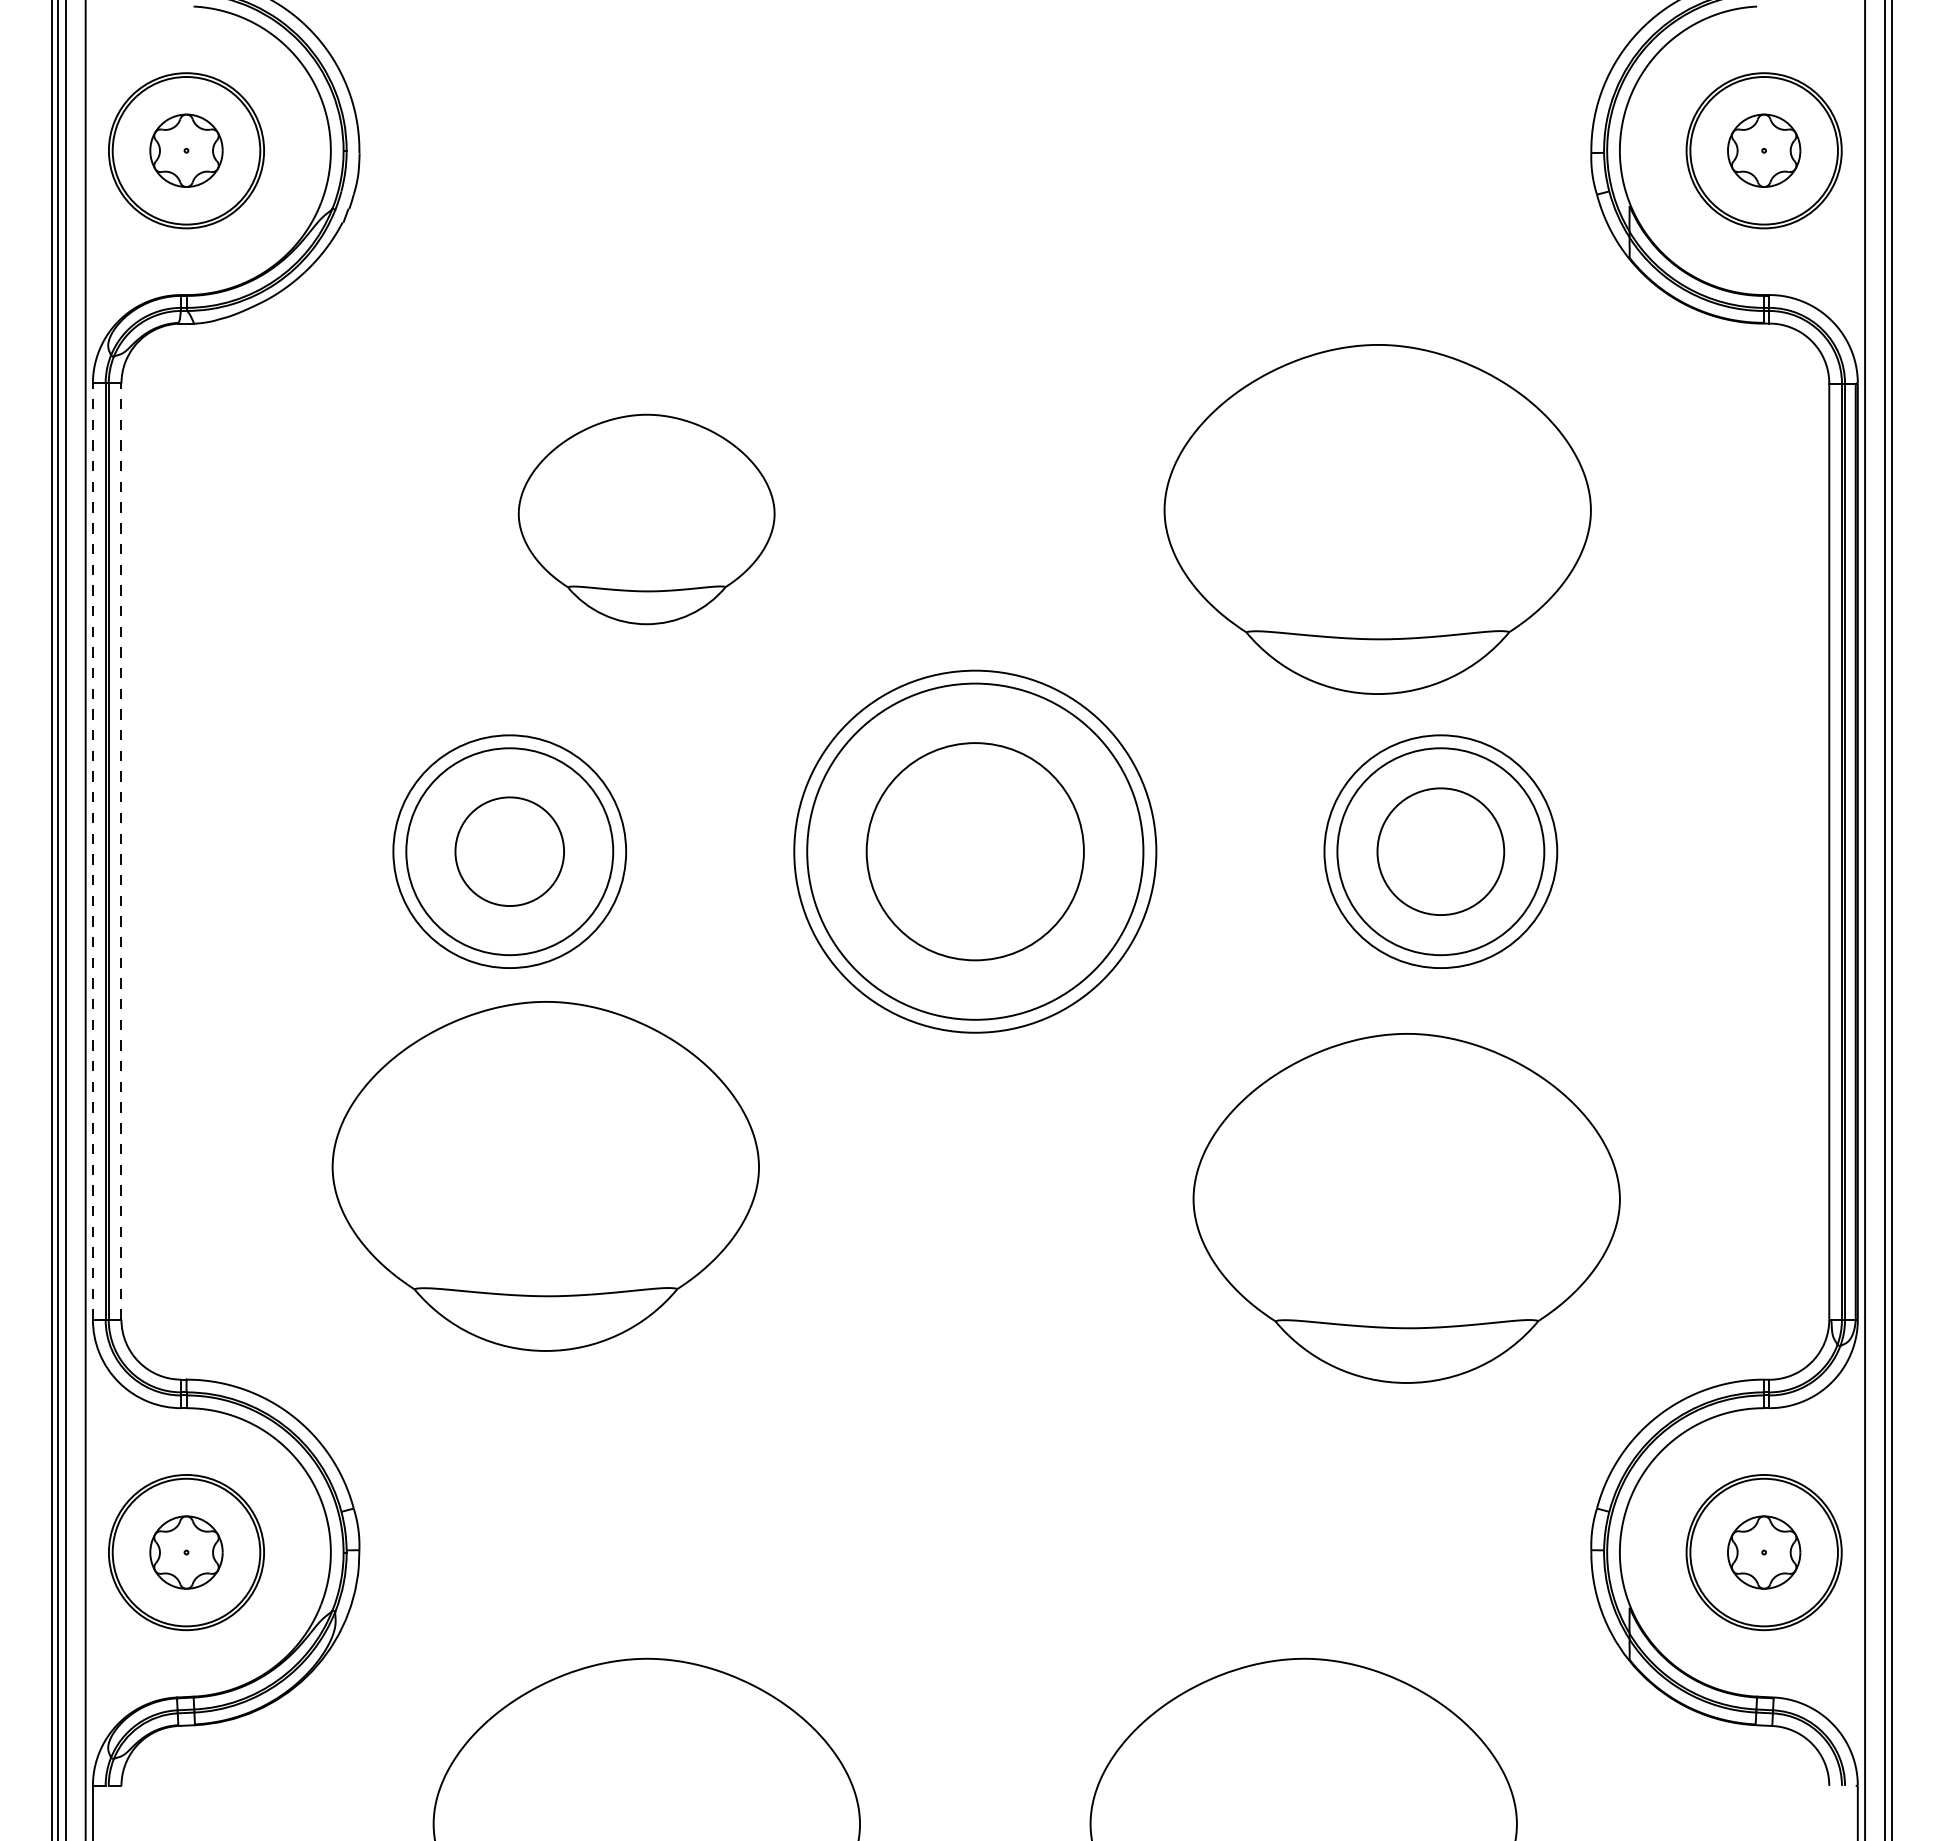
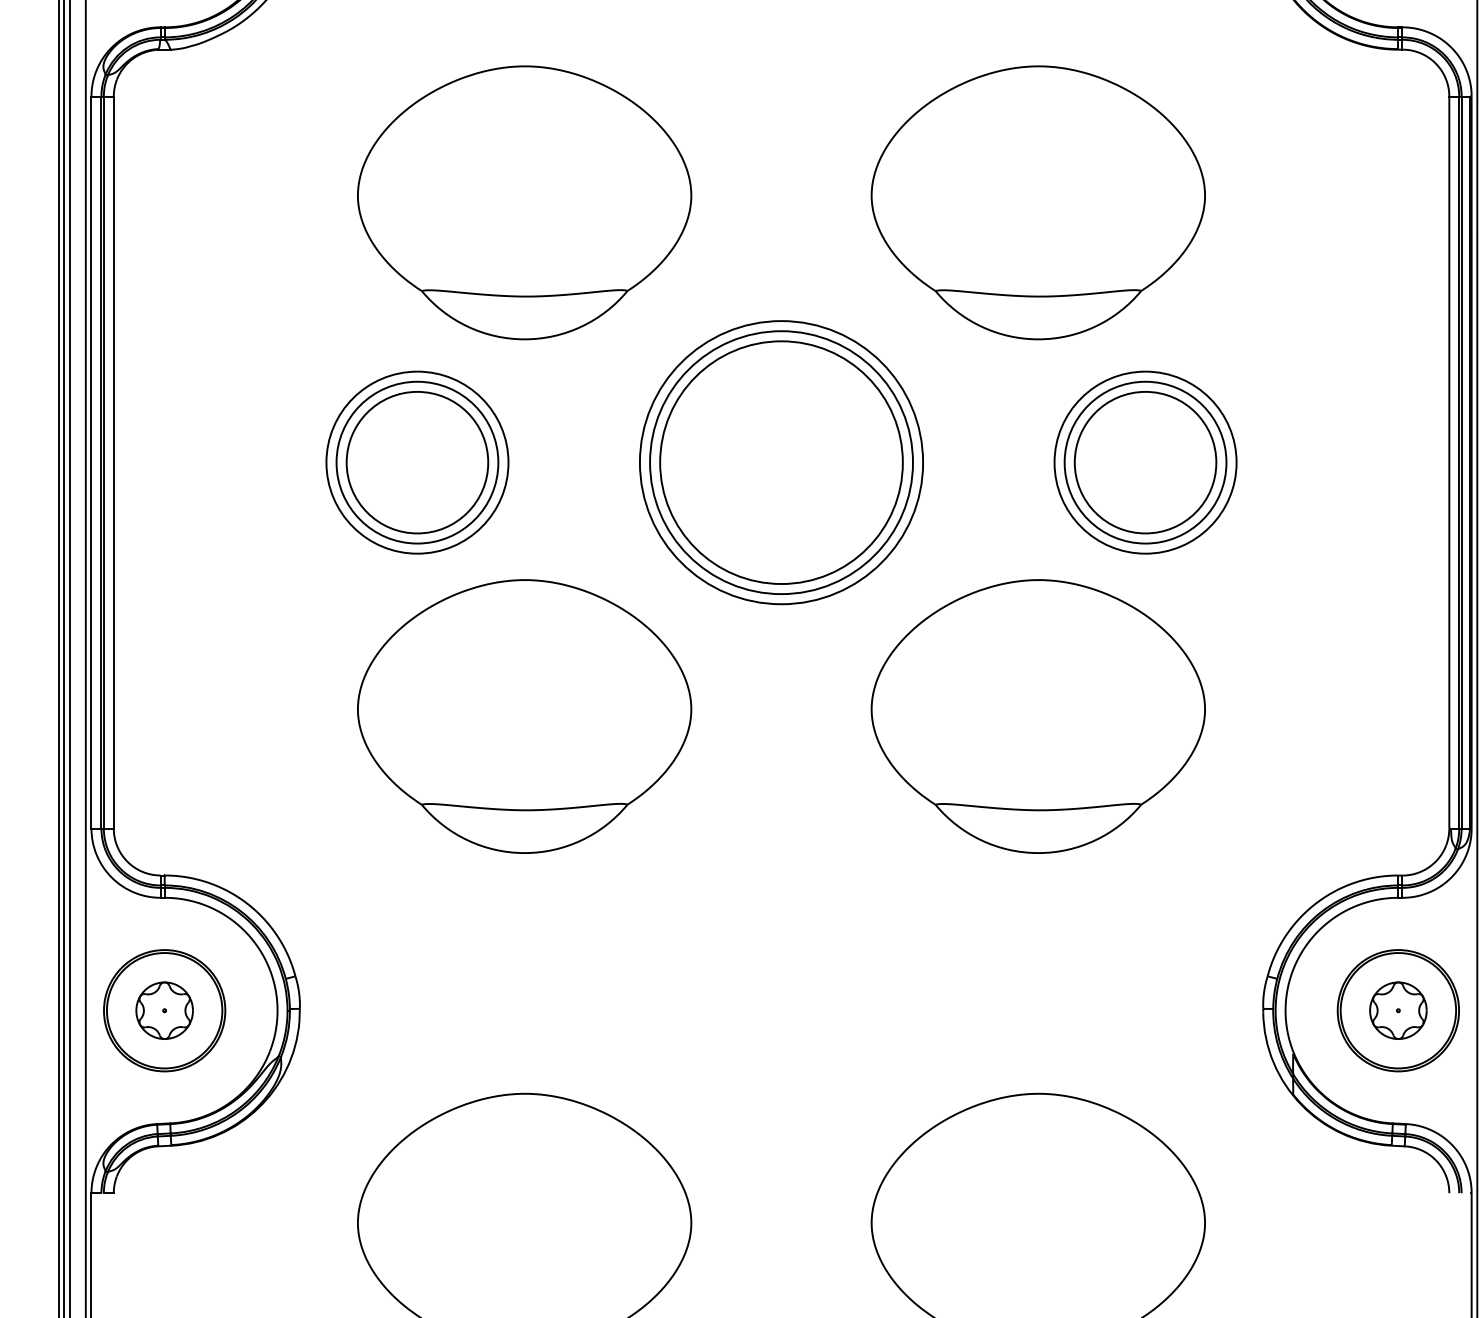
part: (646, 519) -> (524, 202), size x1.67
part: (1377, 519) -> (1038, 202), moved
line: (92, 851) -> (91, 462), dashed -> solid
line: (121, 851) -> (113, 462), dashed -> solid
circle: (509, 851) -> (417, 462), size x1.67
circle: (975, 851) -> (781, 462), size x1.43
circle: (1440, 851) -> (1145, 462), size x1.43
part: (545, 1176) -> (524, 716), moved
part: (1406, 1208) -> (1038, 716), moved

